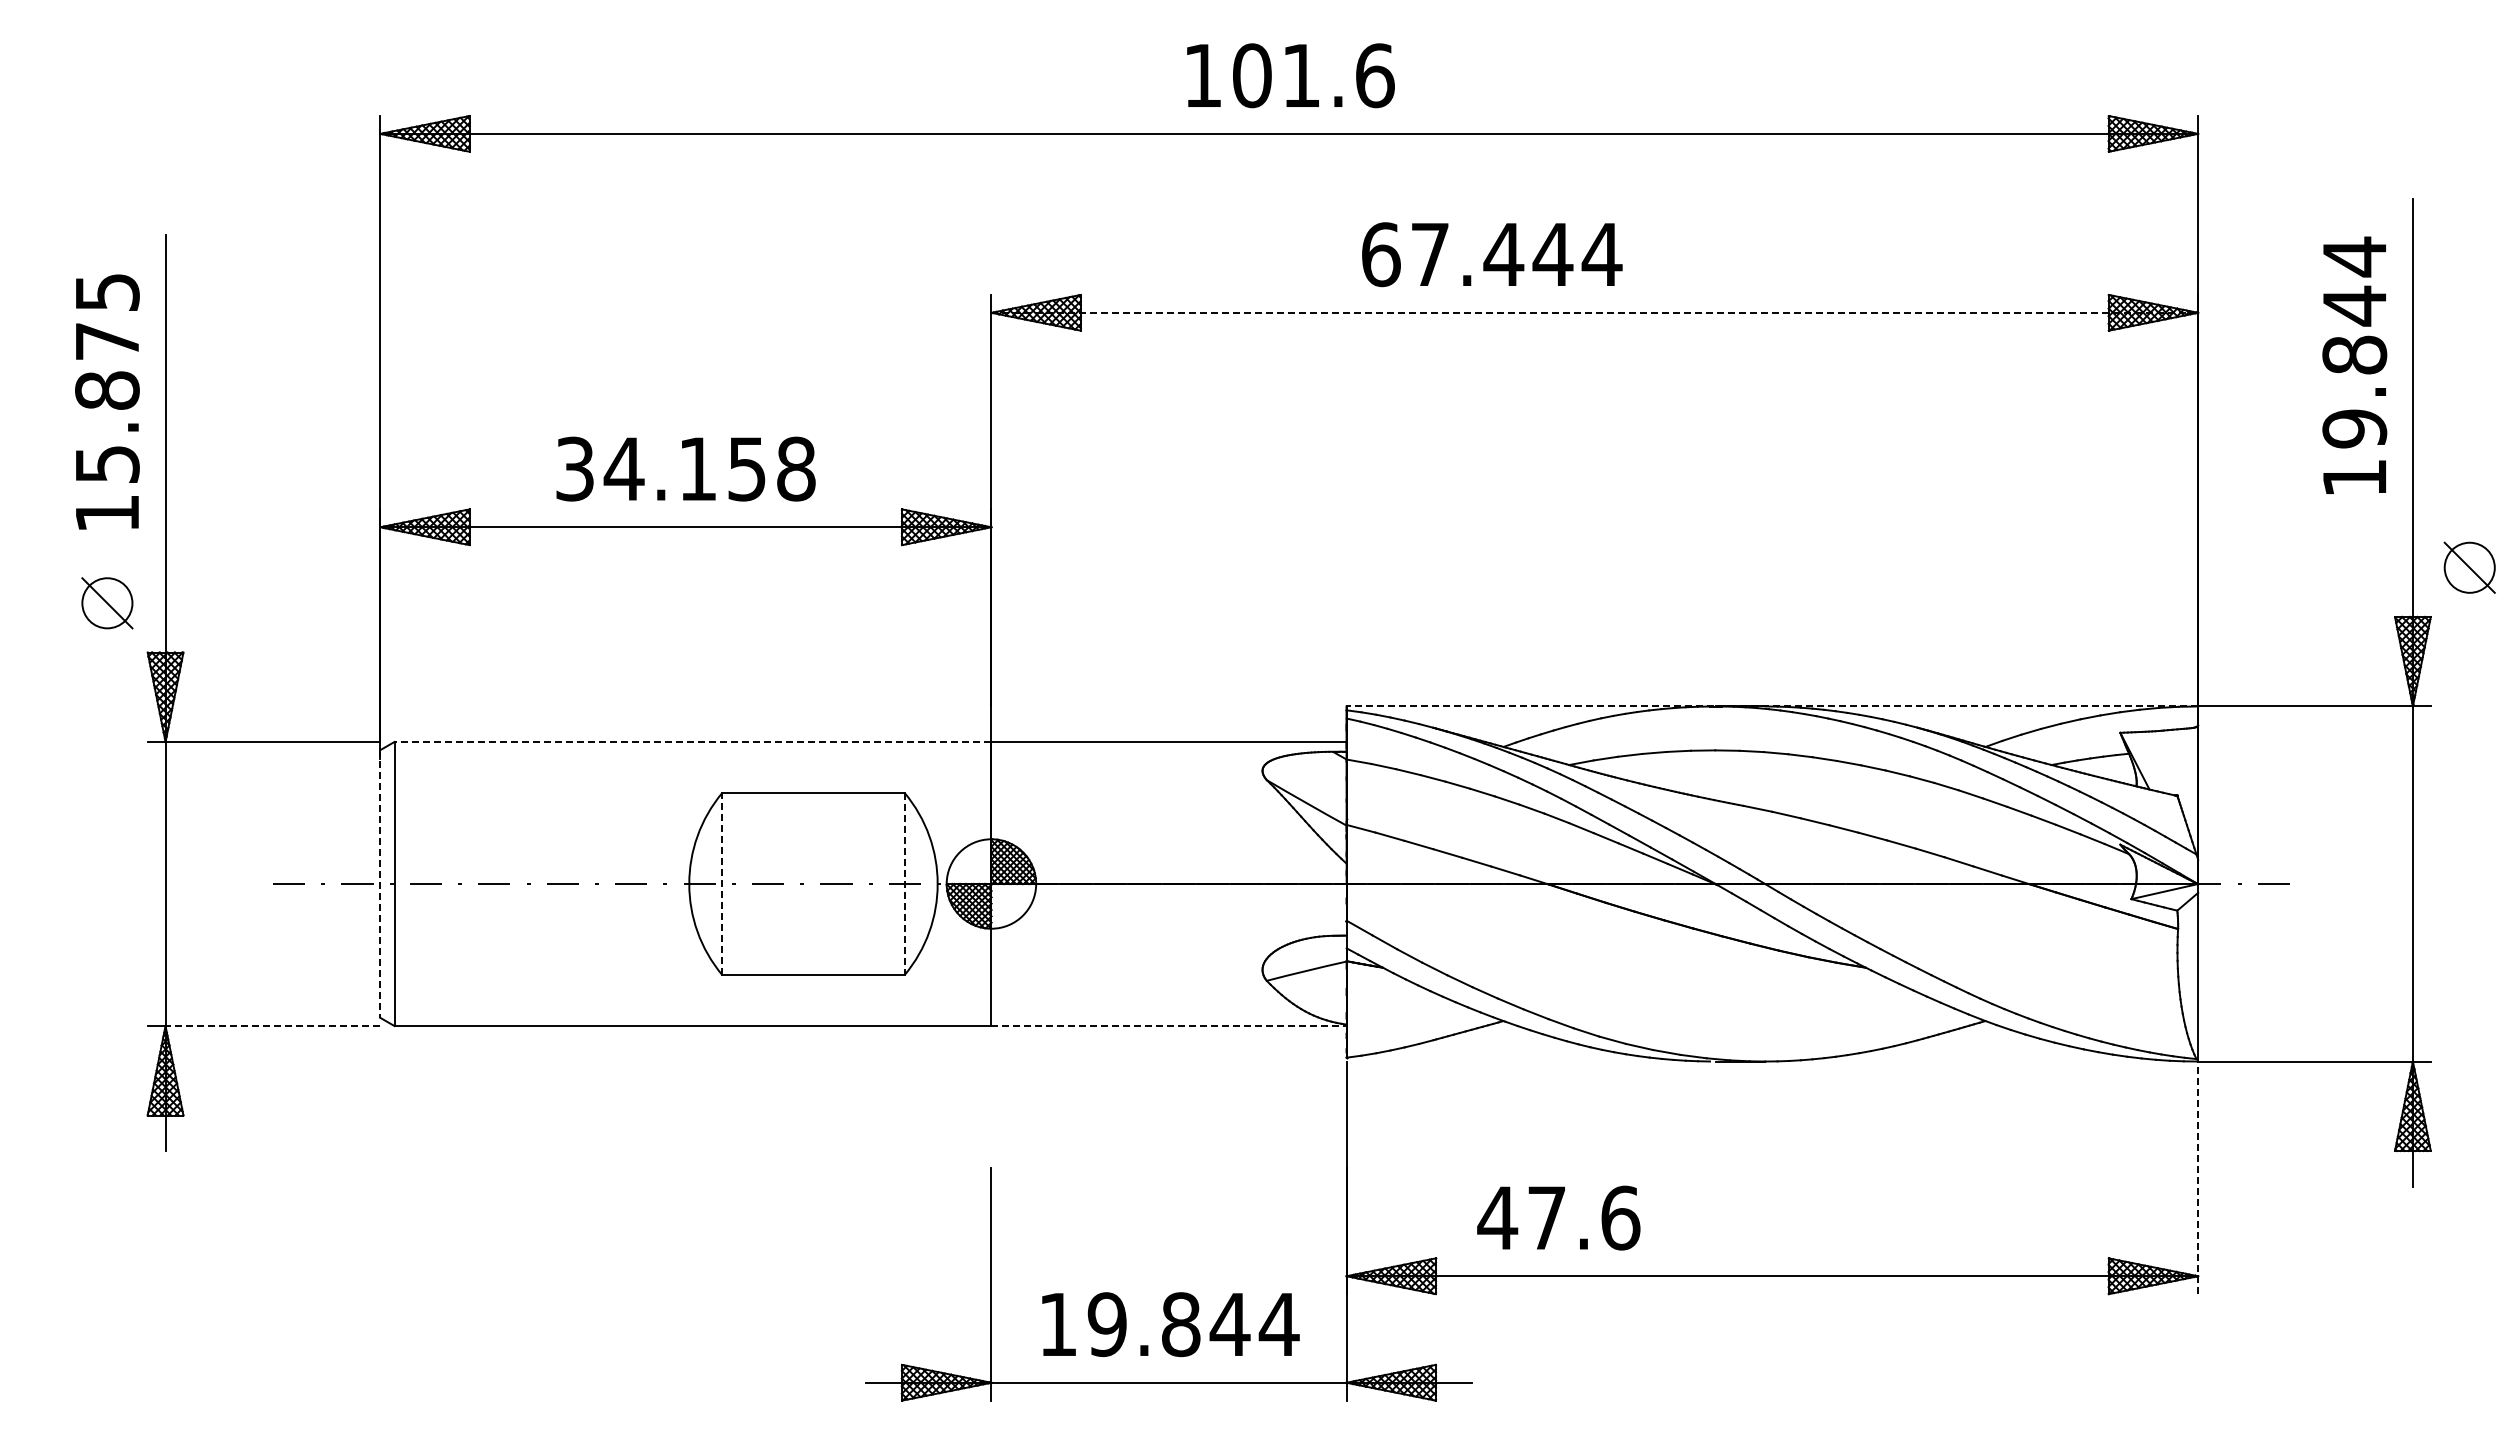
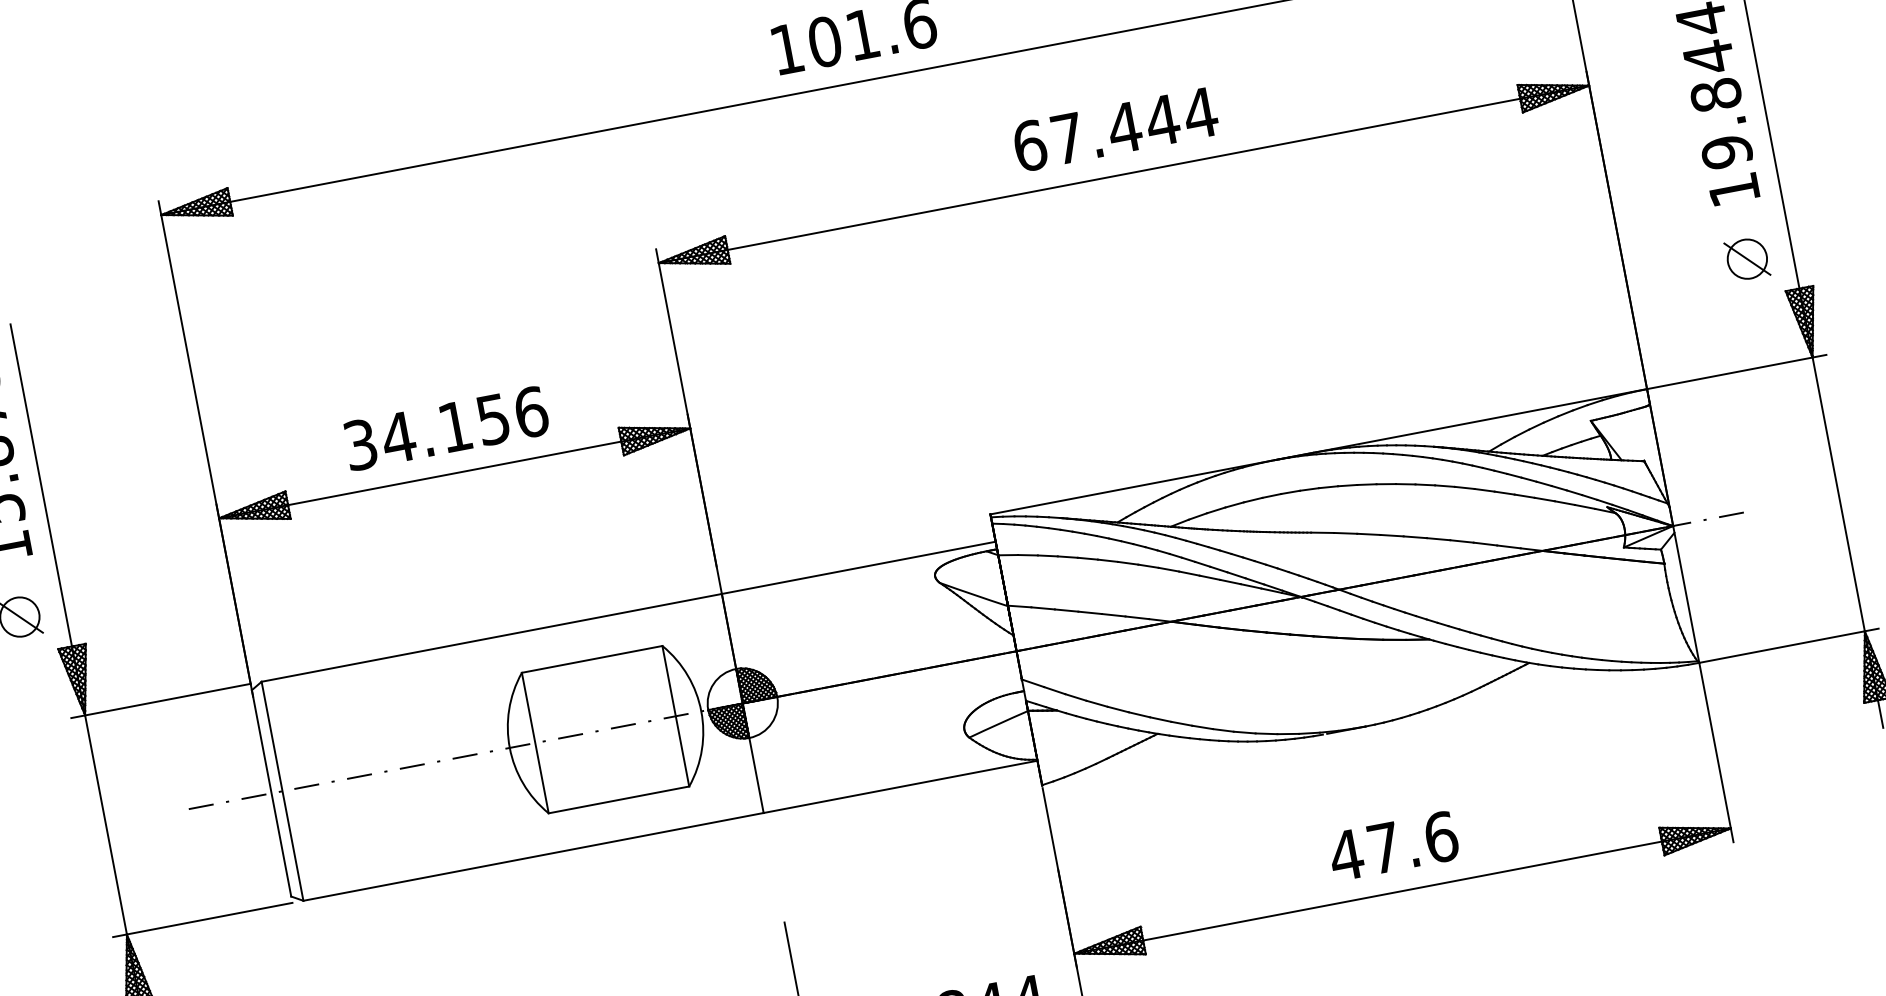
text: (1492, 254) -> (1115, 129), moved
line: (1595, 312) -> (1124, 174), dashed -> solid
text: (796, 468) -> (531, 411), 34.158 -> 34.156
part: (2469, 567) -> (1747, 258), moved
line: (1772, 706) -> (1318, 451), dashed -> solid
line: (692, 741) -> (491, 637), dashed -> solid
line: (722, 883) -> (535, 742), dashed -> solid
line: (380, 884) -> (271, 793), dashed -> solid
line: (904, 884) -> (675, 716), dashed -> solid
line: (272, 1026) -> (209, 919), dashed -> solid
line: (1168, 1026) -> (900, 787), dashed -> solid
line: (2198, 1177) -> (1716, 752), dashed -> solid
text: (1558, 1217) -> (1393, 845), moved

